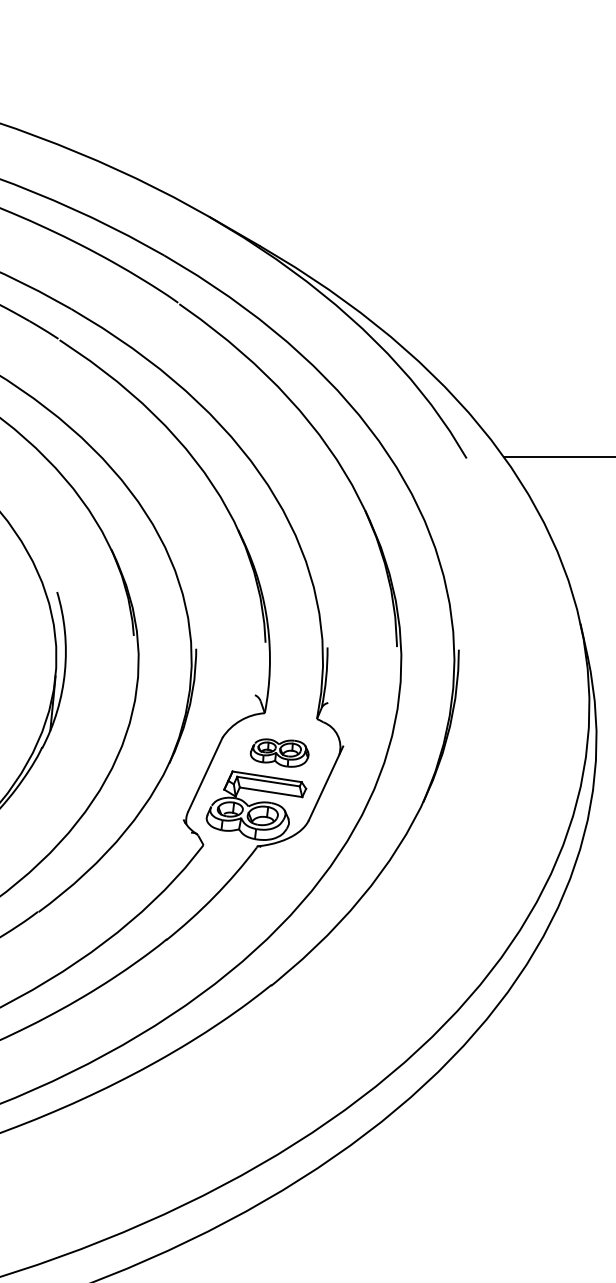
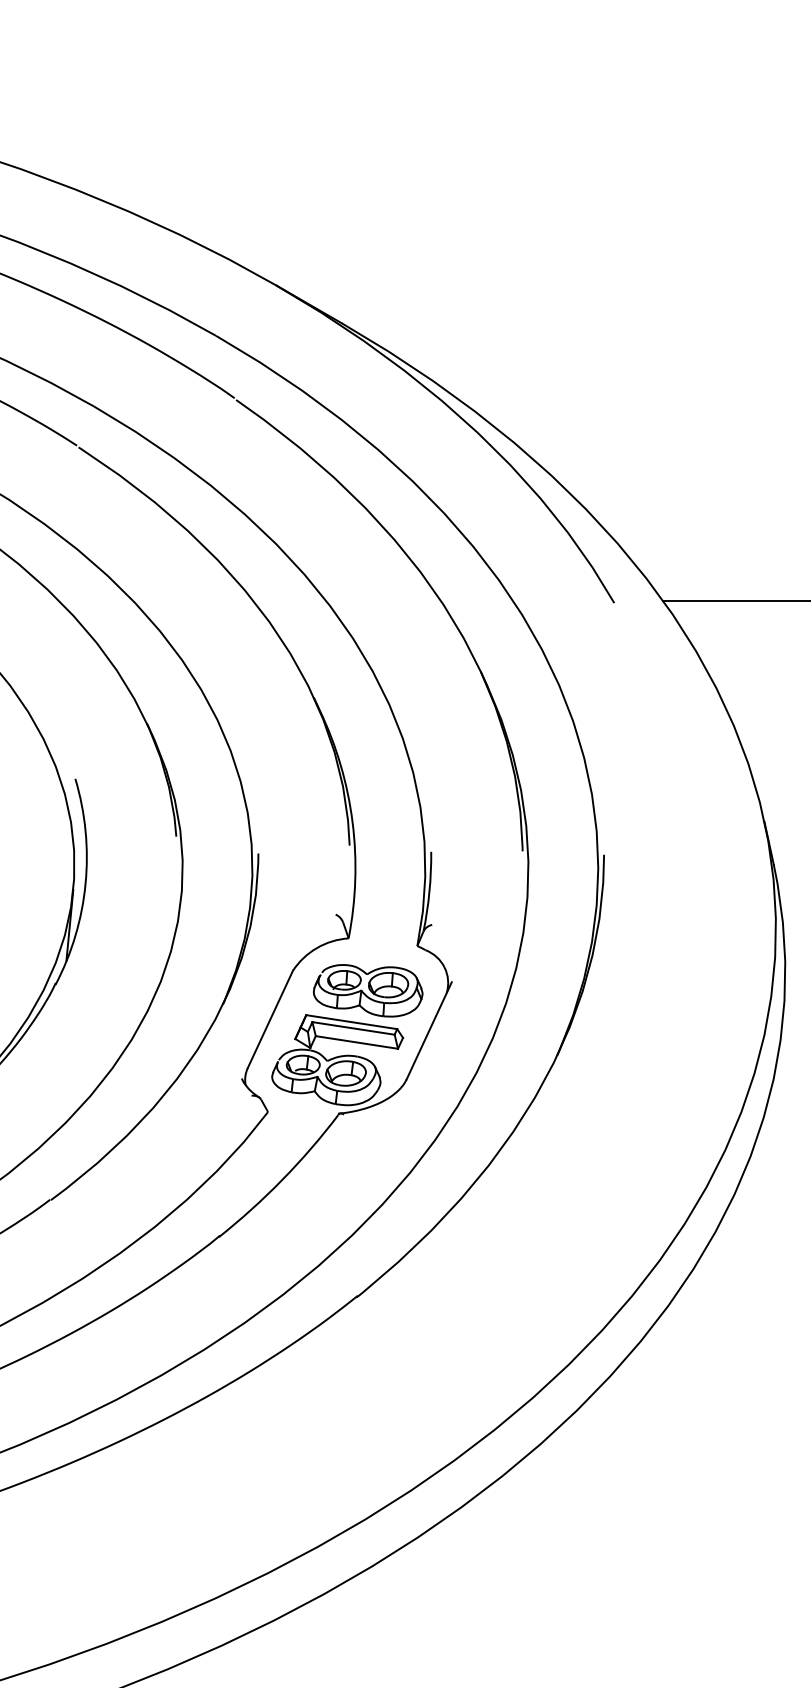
part: (279, 752) -> (368, 990), size x1.43

